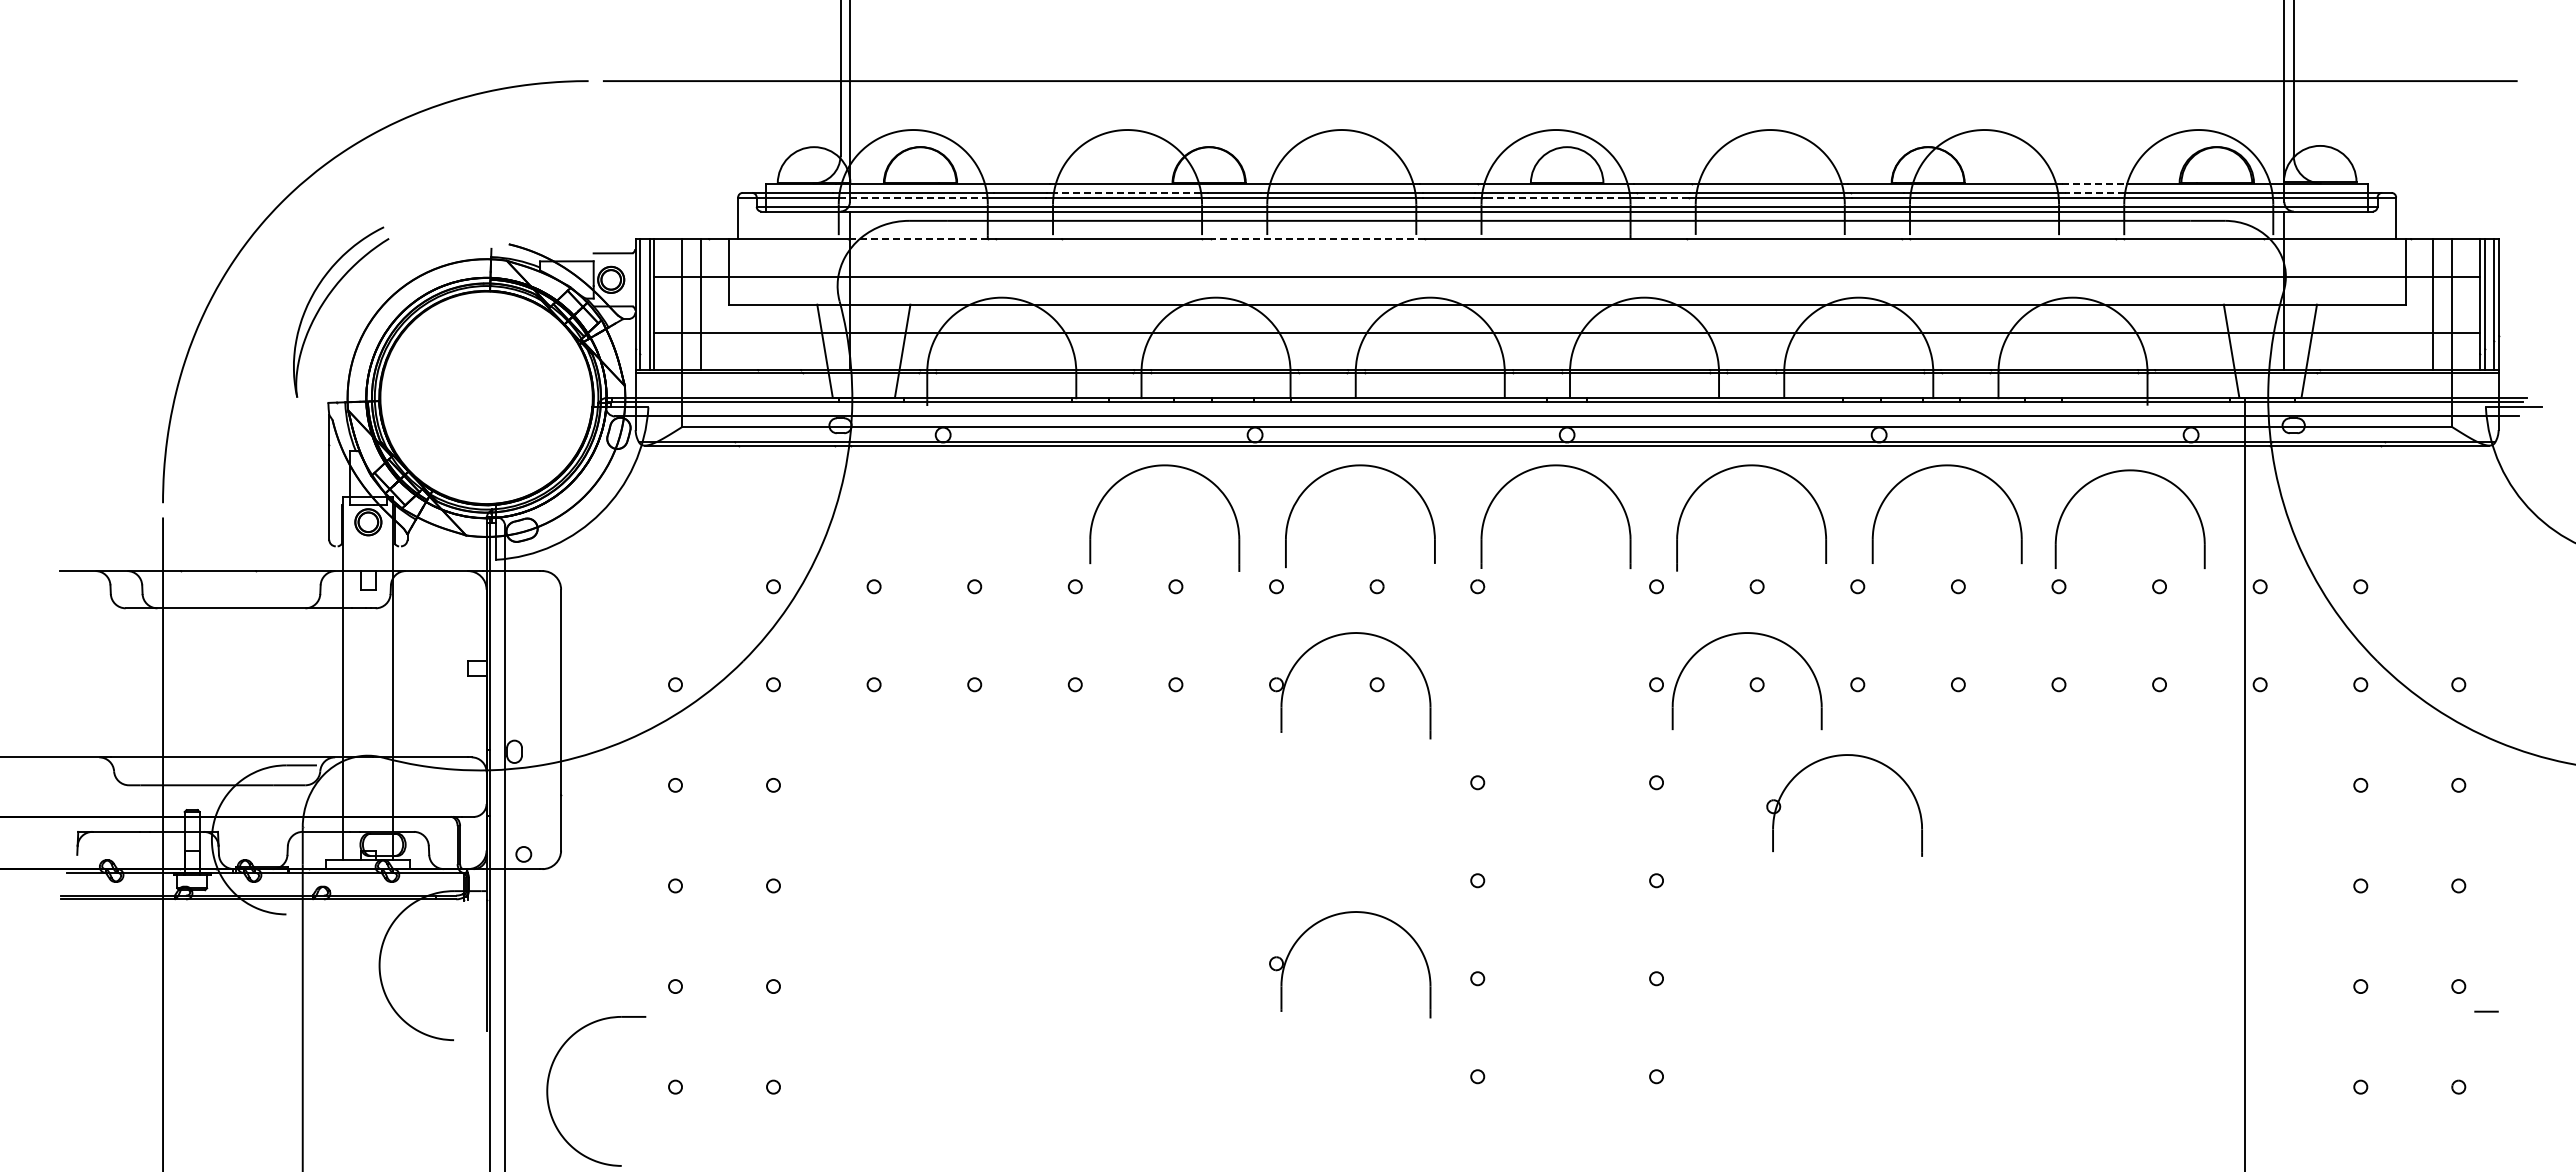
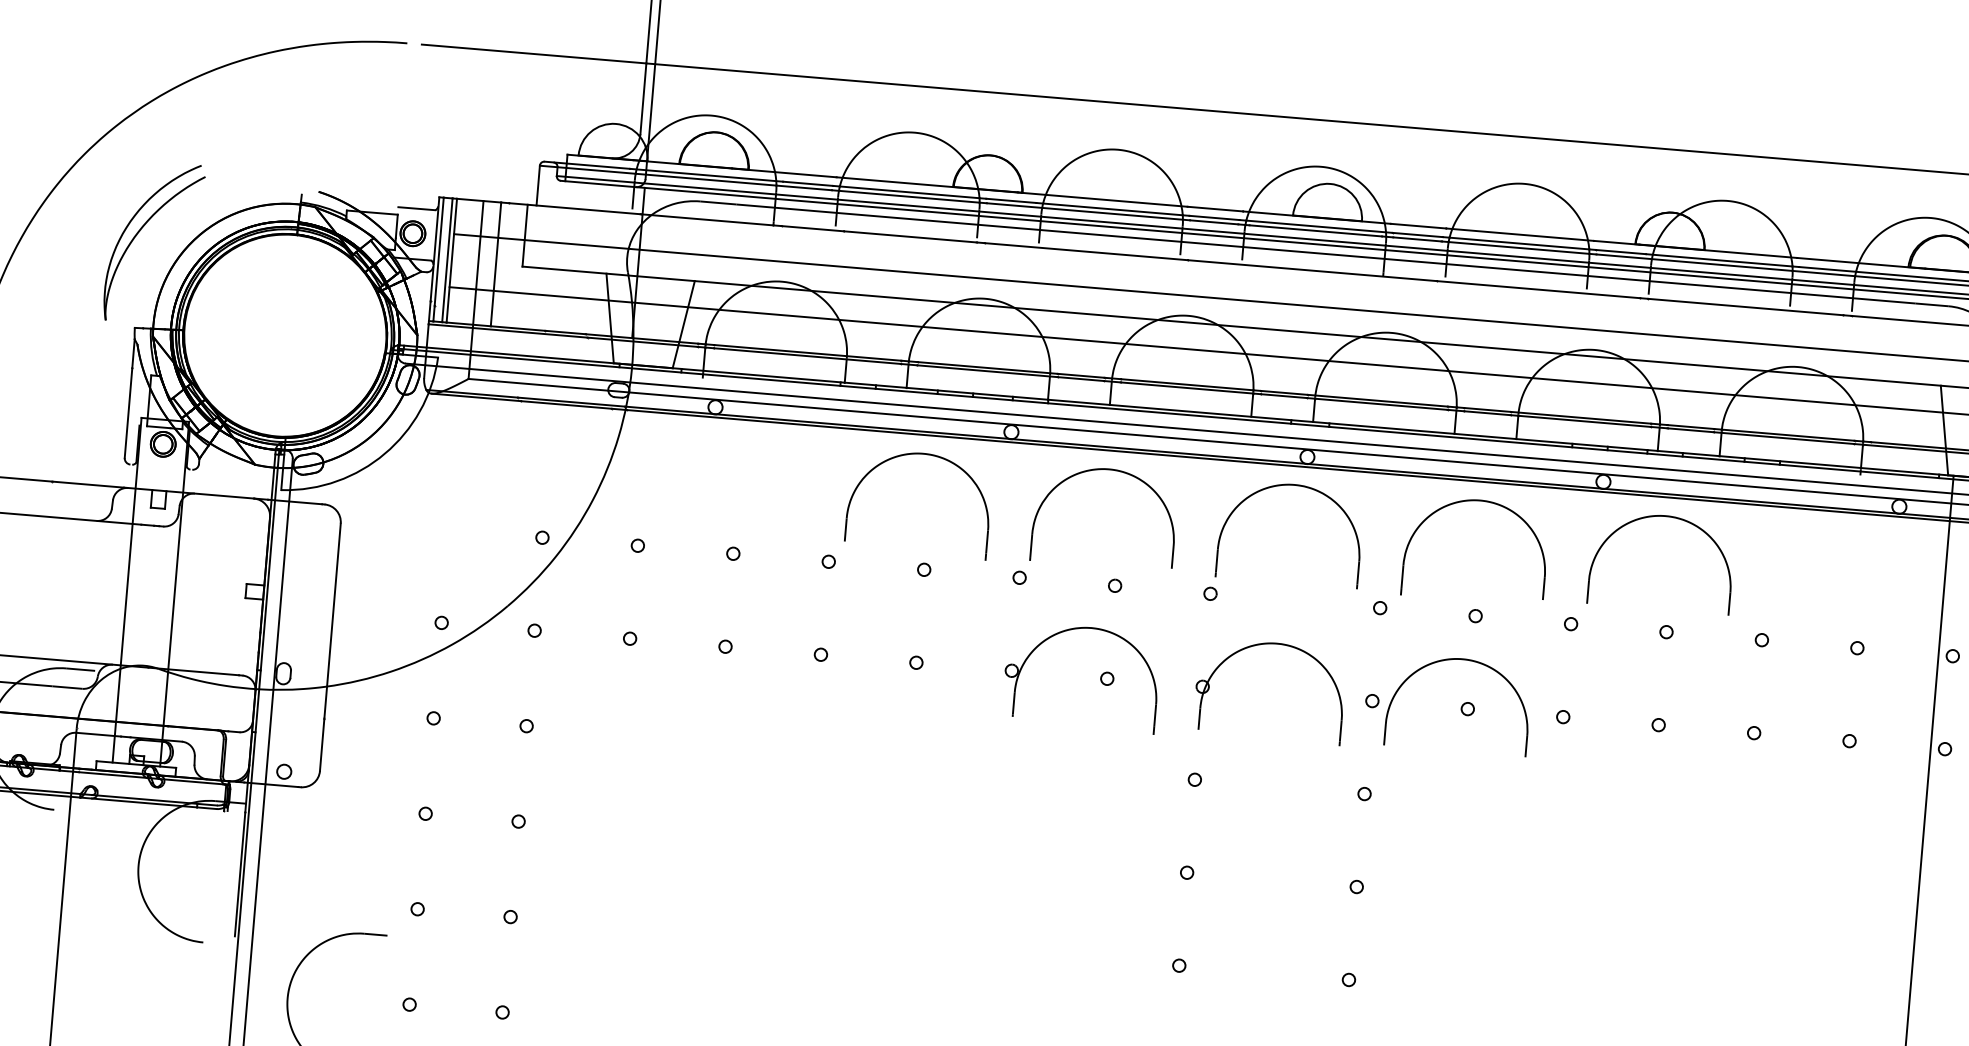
line: (2095, 183) -> (1828, 260), dashed -> solid
line: (1127, 192) -> (909, 191), dashed -> solid
line: (2094, 192) -> (1827, 268), dashed -> solid
line: (913, 197) -> (706, 179), dashed -> solid
line: (1556, 197) -> (1316, 230), dashed -> solid
line: (1663, 197) -> (1417, 239), dashed -> solid
line: (917, 239) -> (706, 219), dashed -> solid
line: (1317, 239) -> (1086, 251), dashed -> solid
part: (2129, 471) -> (1838, 536), removed
part: (1834, 757) -> (1264, 644), moved
part: (1334, 916) -> (1048, 895), removed

